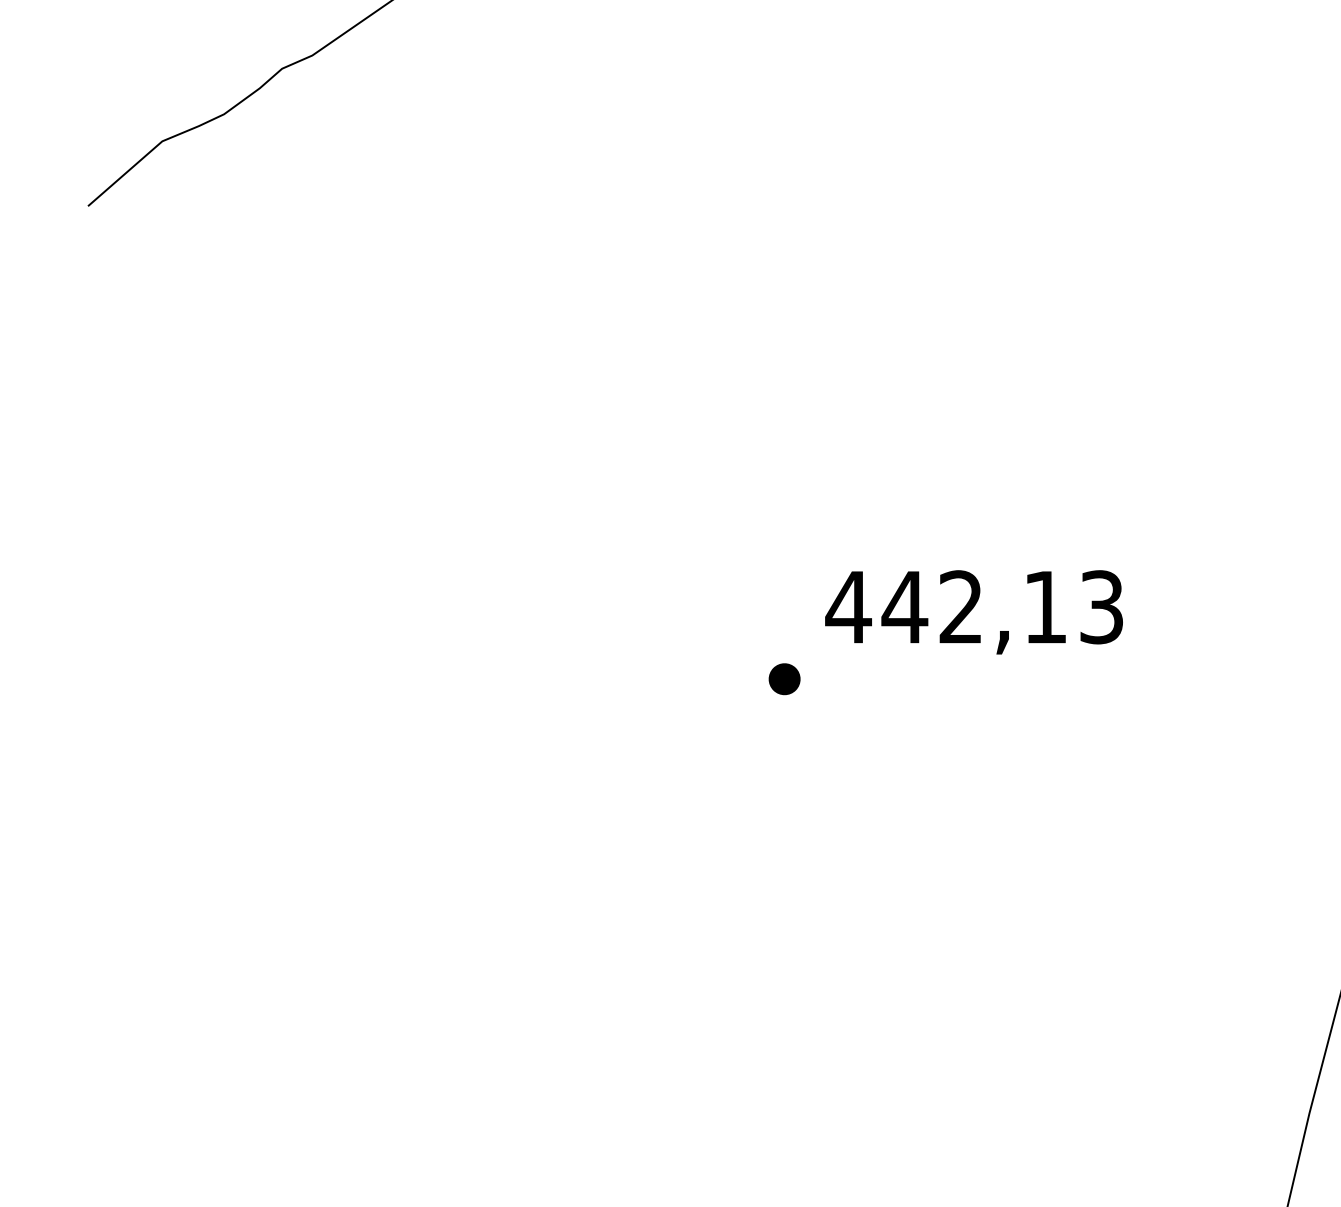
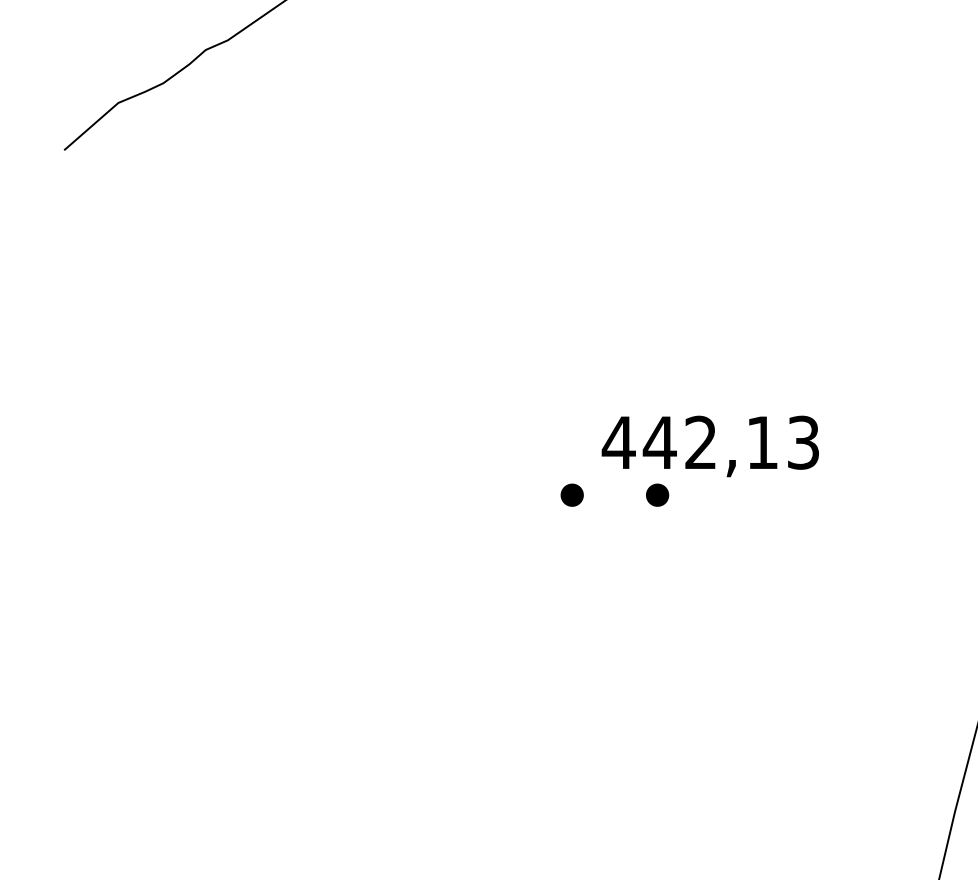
part: (901, 679) -> (657, 495), added

